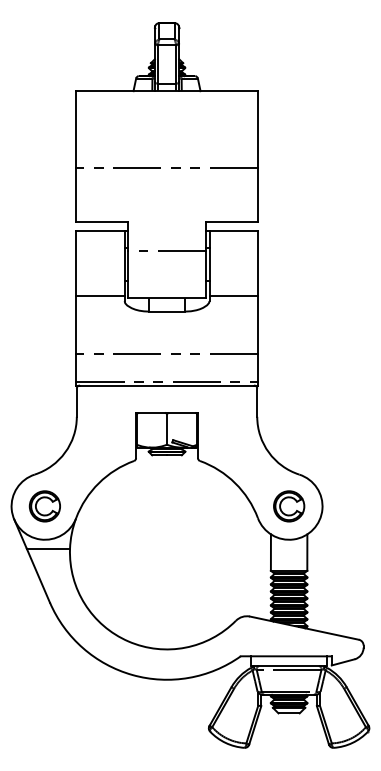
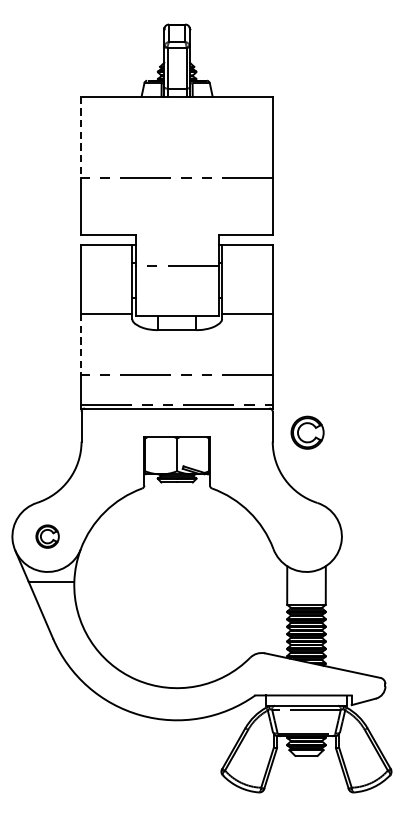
line: (76, 129) -> (81, 137), solid -> dashed
line: (76, 325) -> (81, 344), solid -> dashed
part: (44, 506) -> (47, 536), size x0.7
part: (289, 506) -> (307, 432), moved

